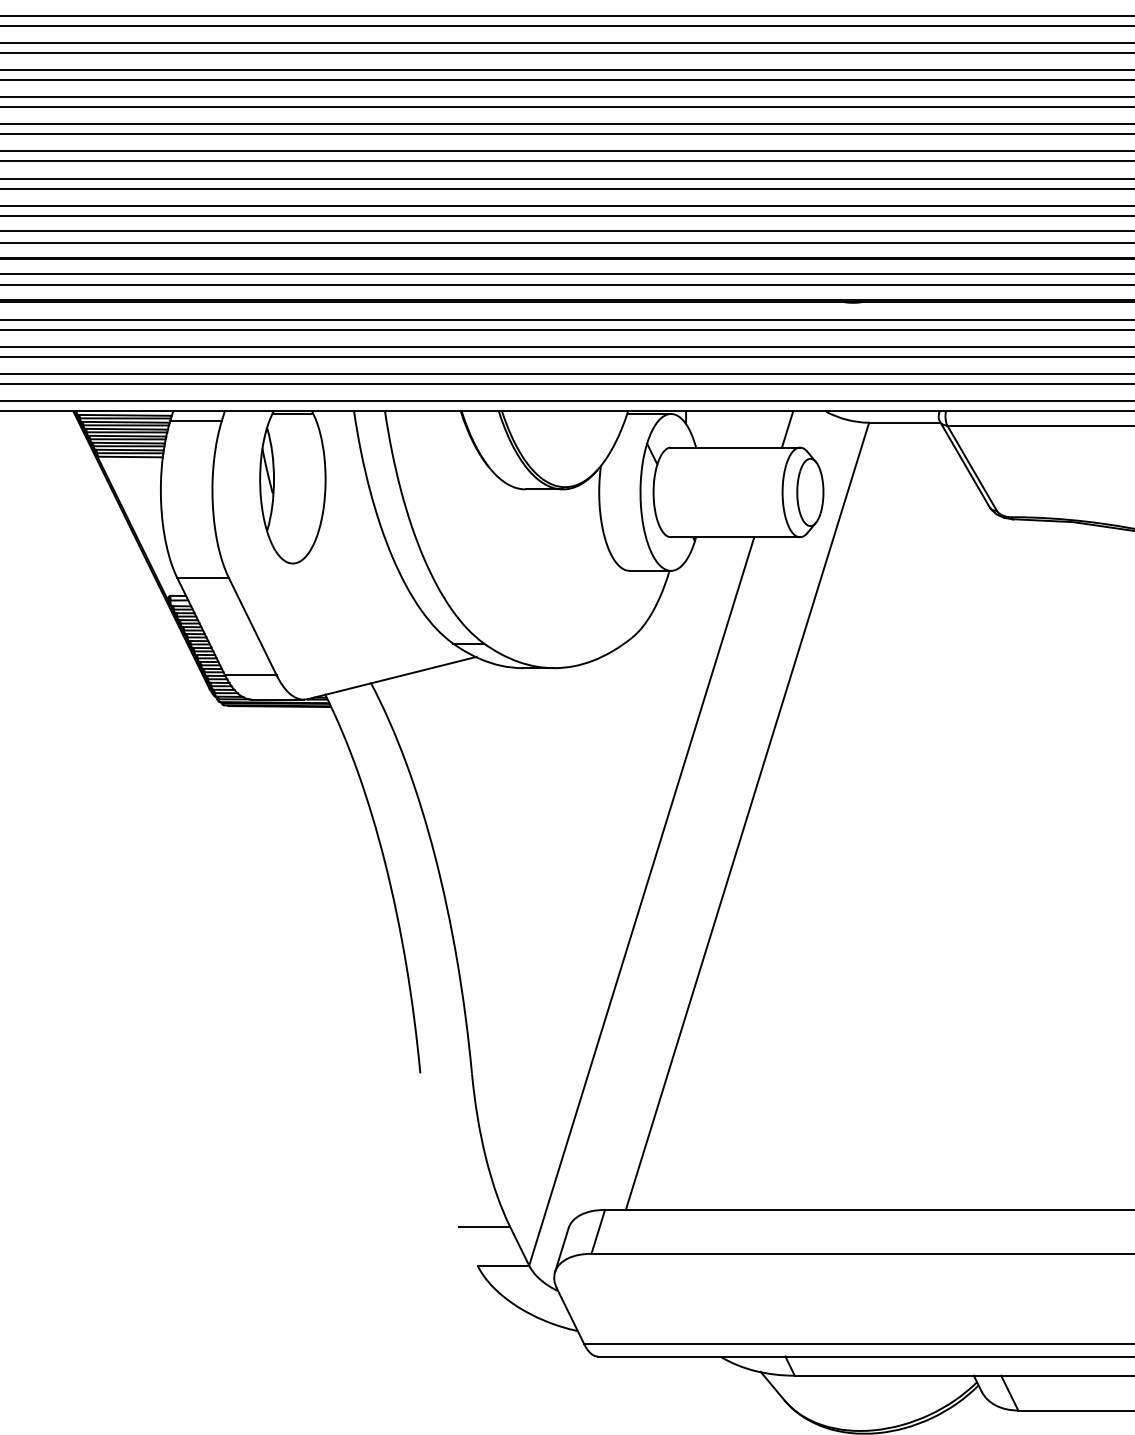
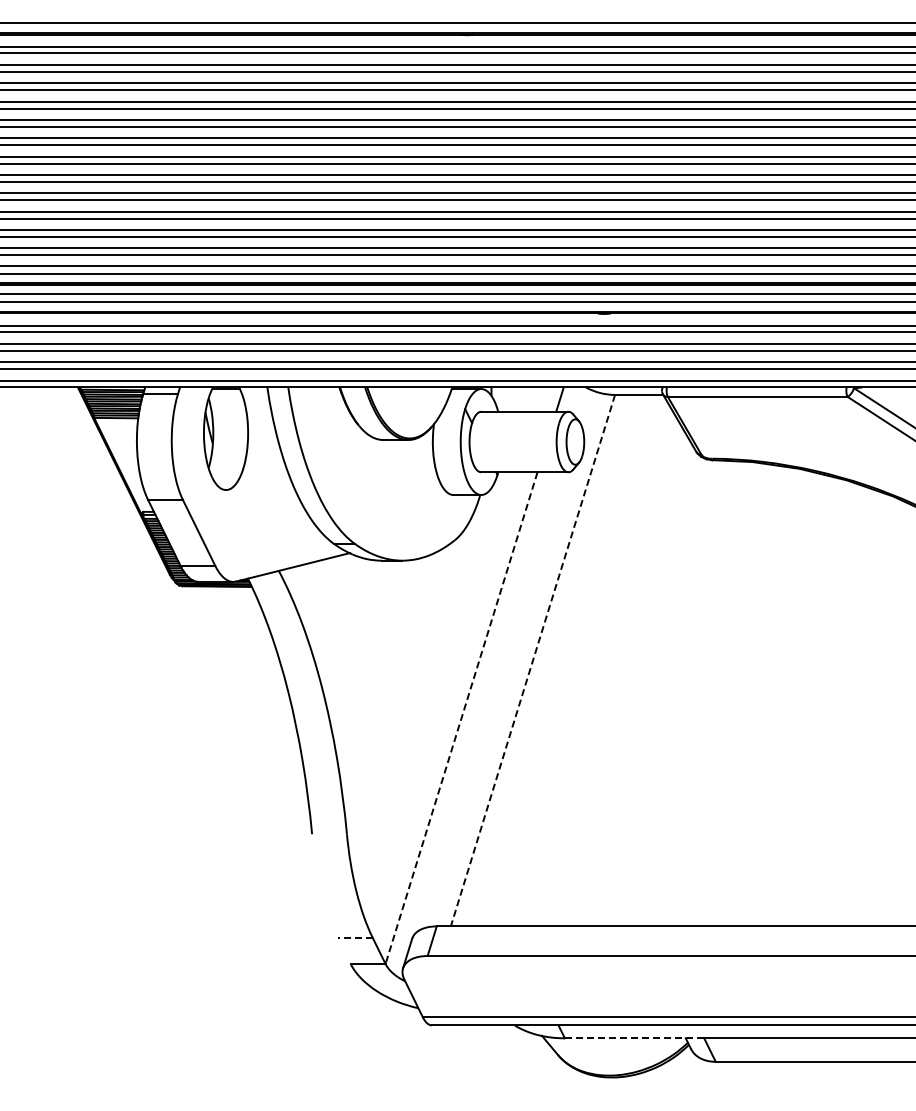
line: (746, 817) -> (532, 661), solid -> dashed
line: (641, 901) -> (461, 718), solid -> dashed
line: (483, 1226) -> (354, 937), solid -> dashed
line: (897, 1375) -> (634, 1038), solid -> dashed

